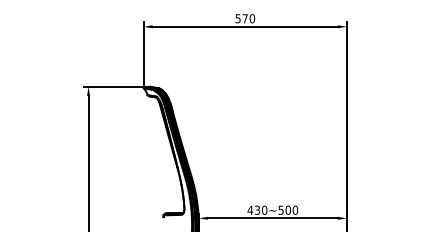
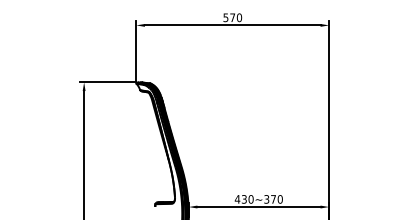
text: (284, 209) -> (269, 198), 430~500 -> 430~370

